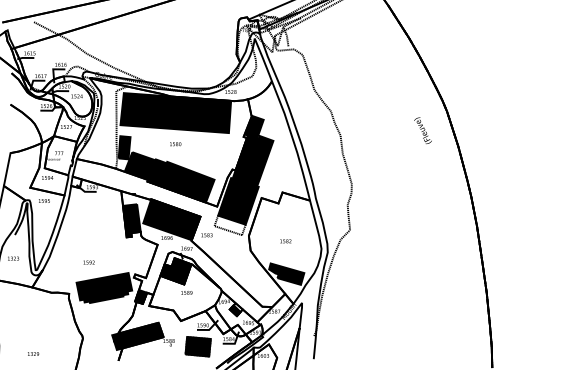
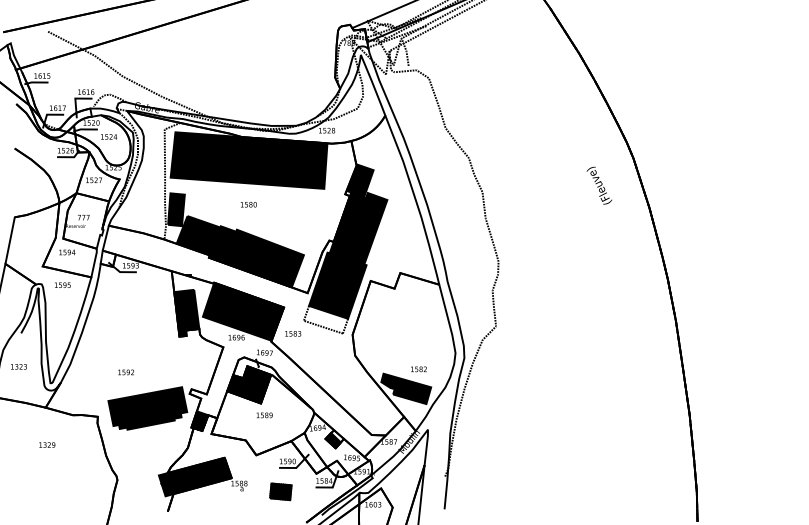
text: (285, 241) -> (418, 369), moved
part: (198, 346) -> (280, 491), size x0.6
text: (33, 353) -> (47, 444), moved

